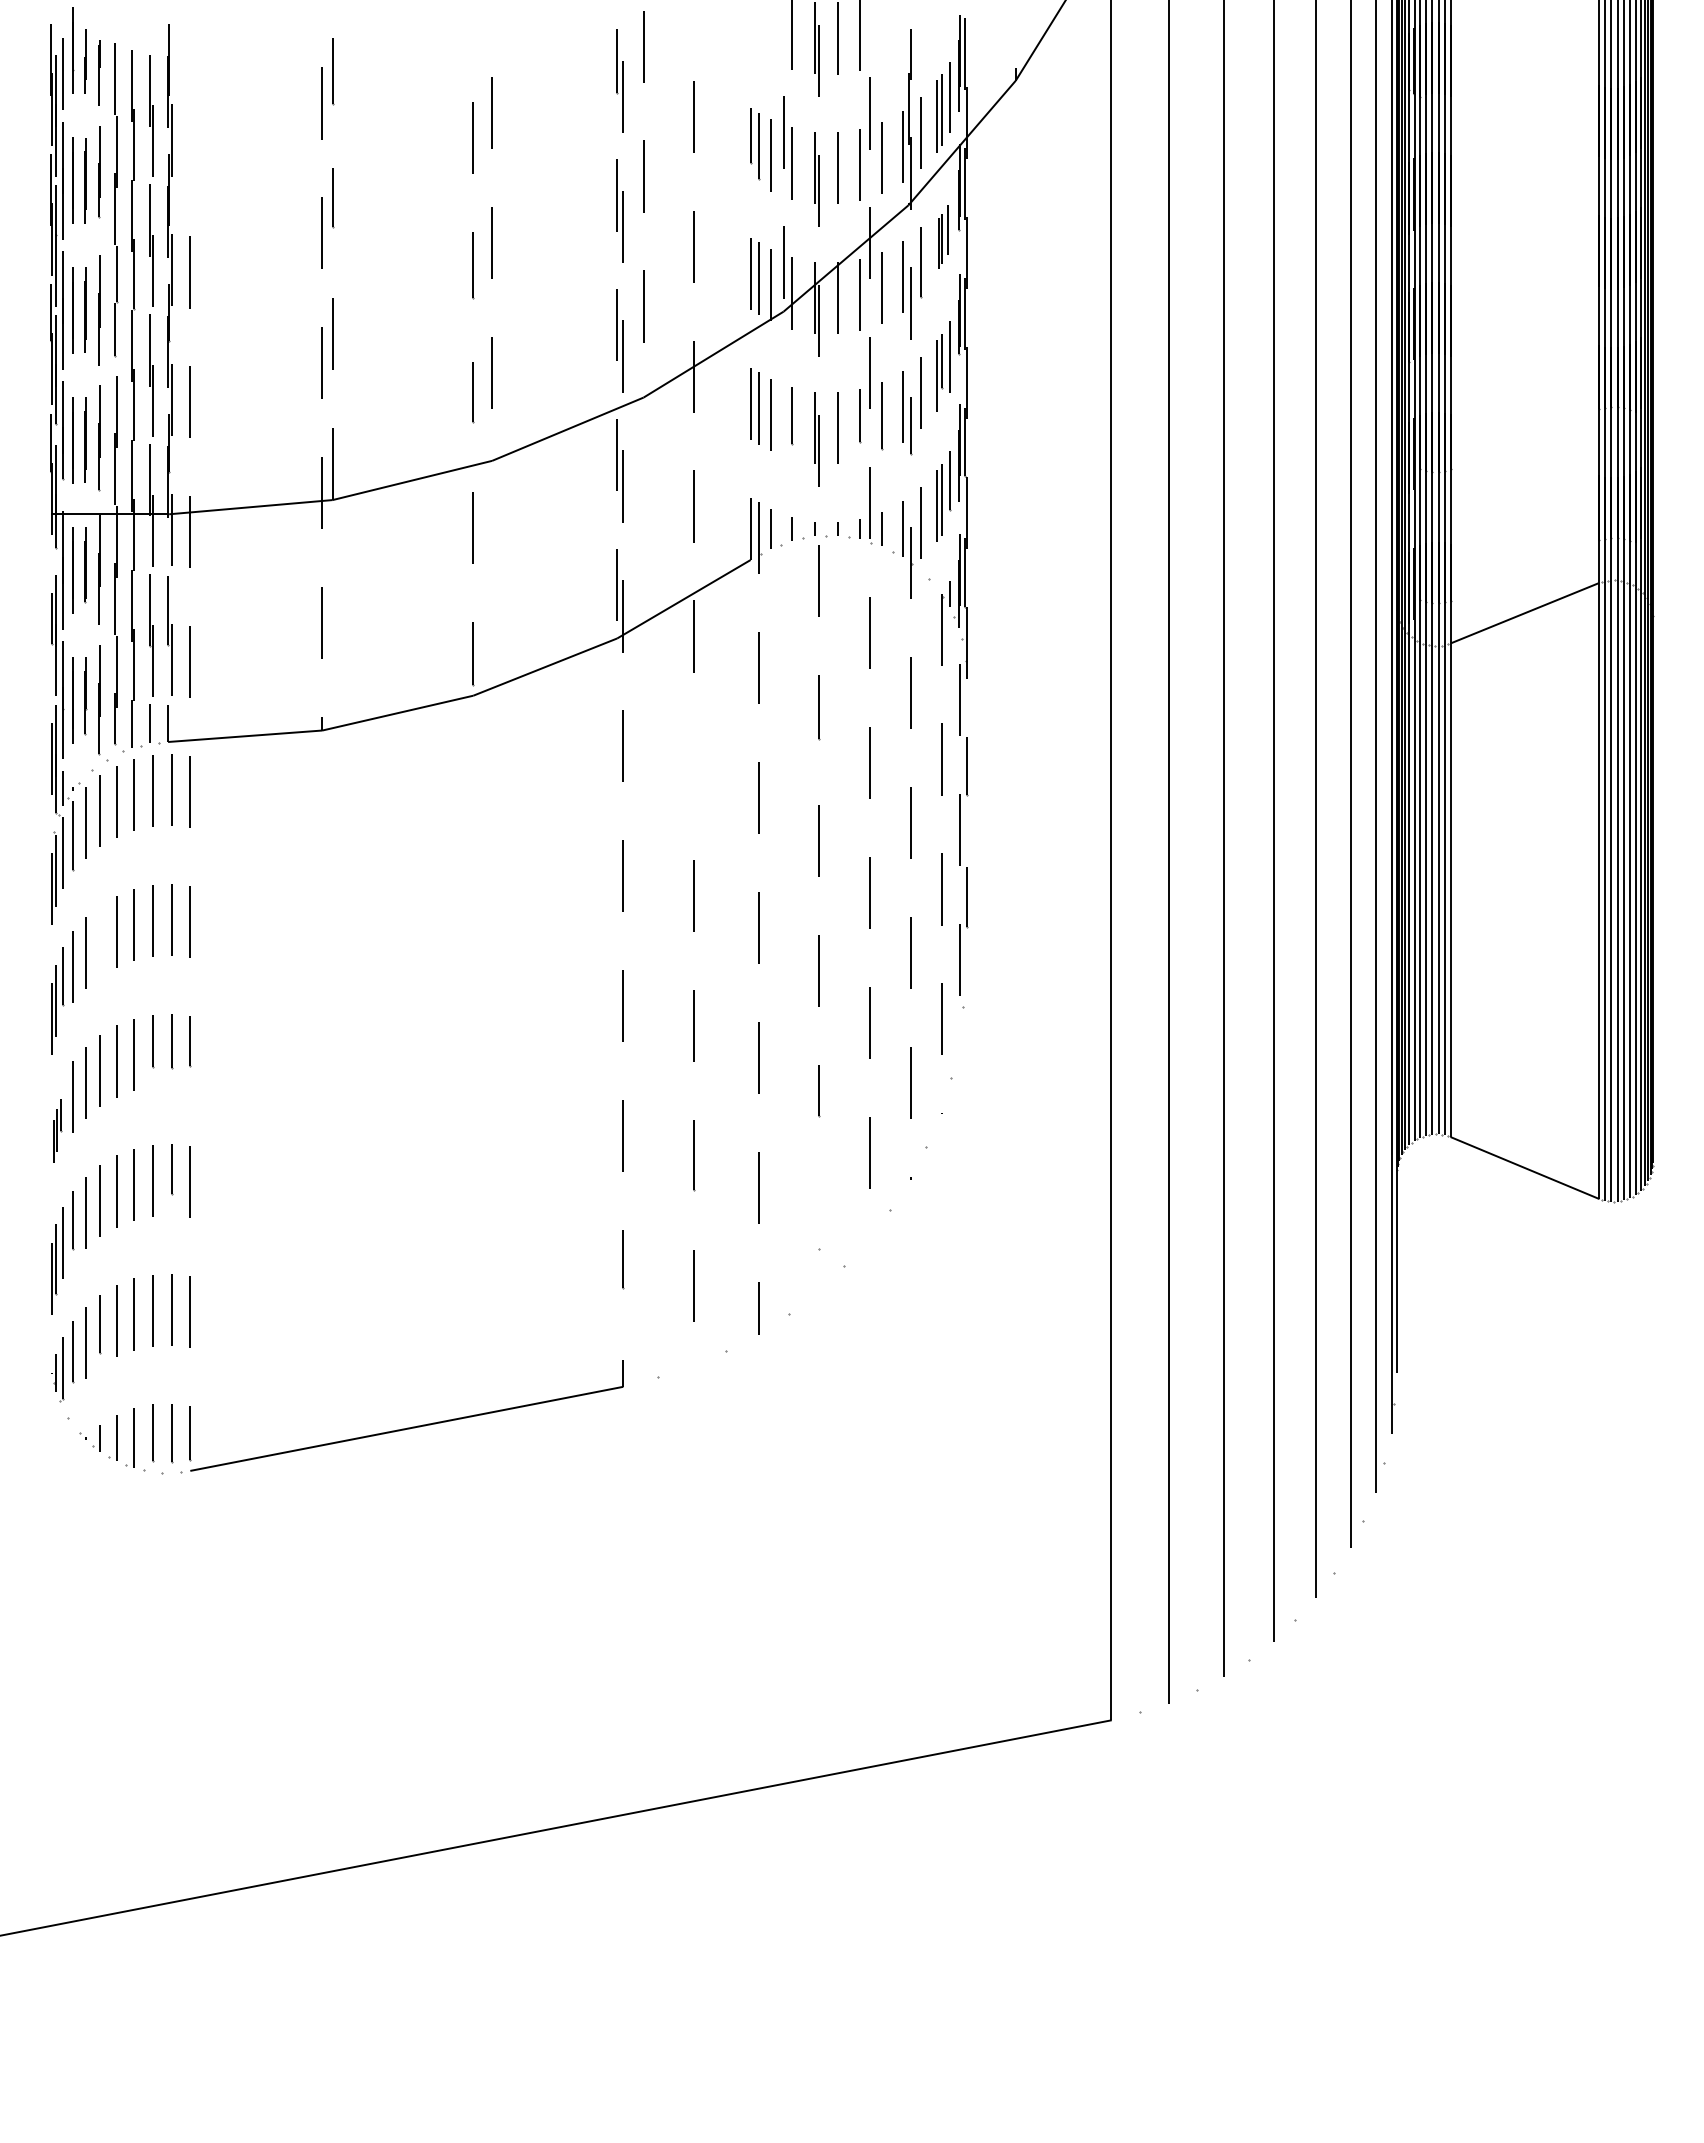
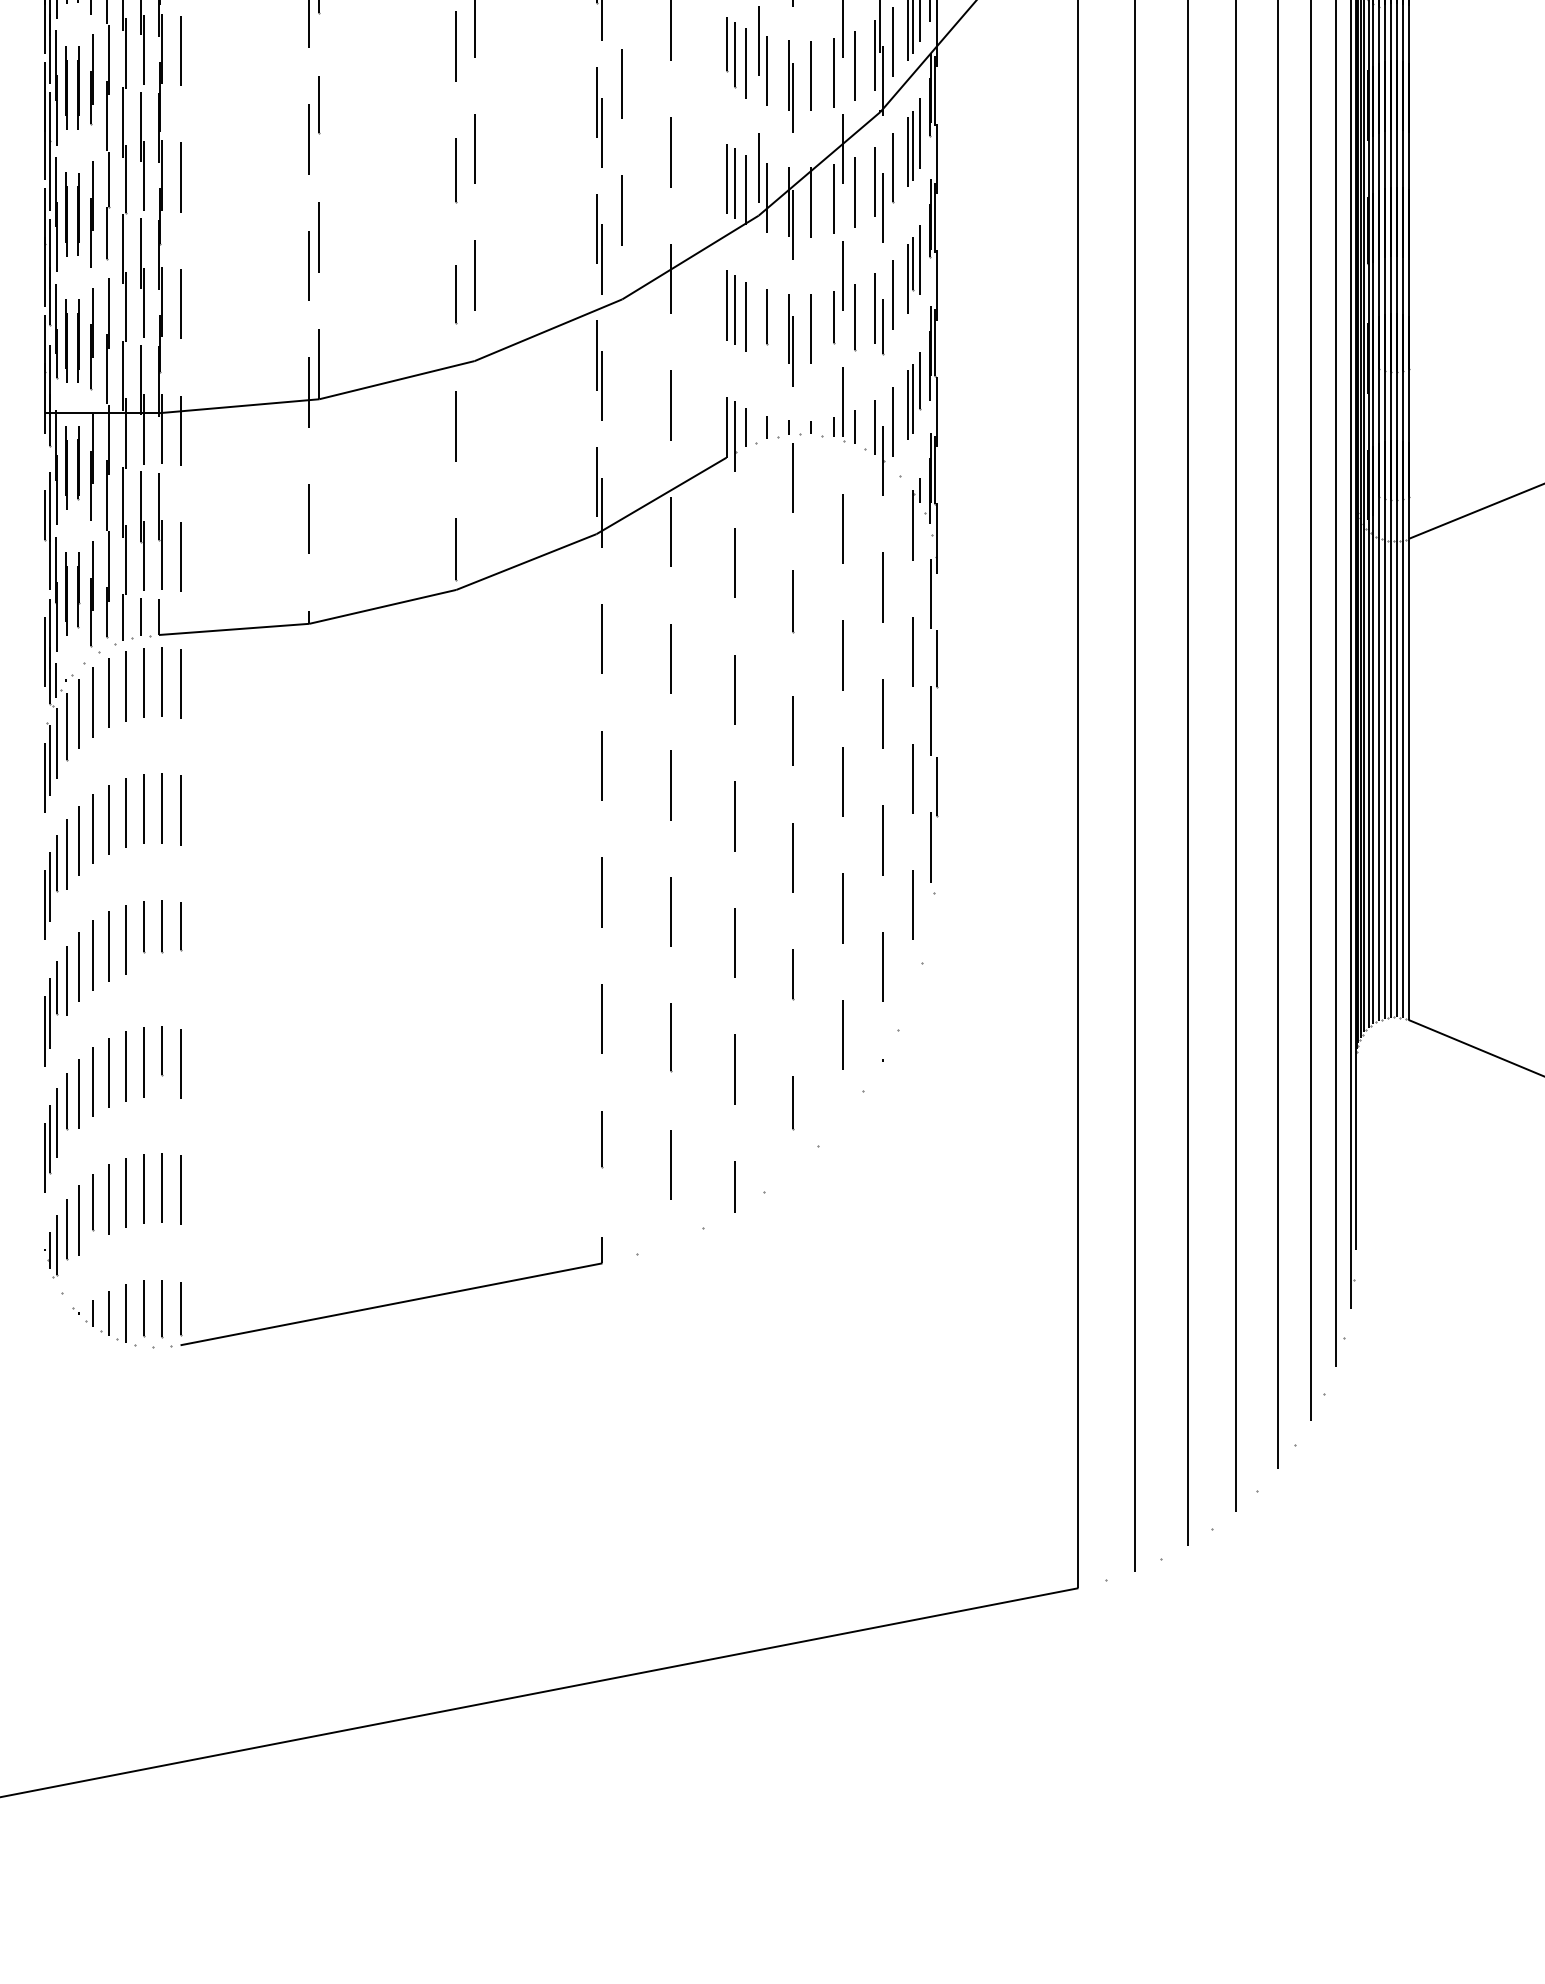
line: (190, 142) -> (180, 50), added
part: (943, 236) -> (914, 142), size x1.43
line: (693, 766) -> (670, 658), added
line: (100, 941) -> (93, 829), added
part: (57, 1130) -> (51, 1013), size x1.67
line: (818, 1221) -> (792, 1102), added

